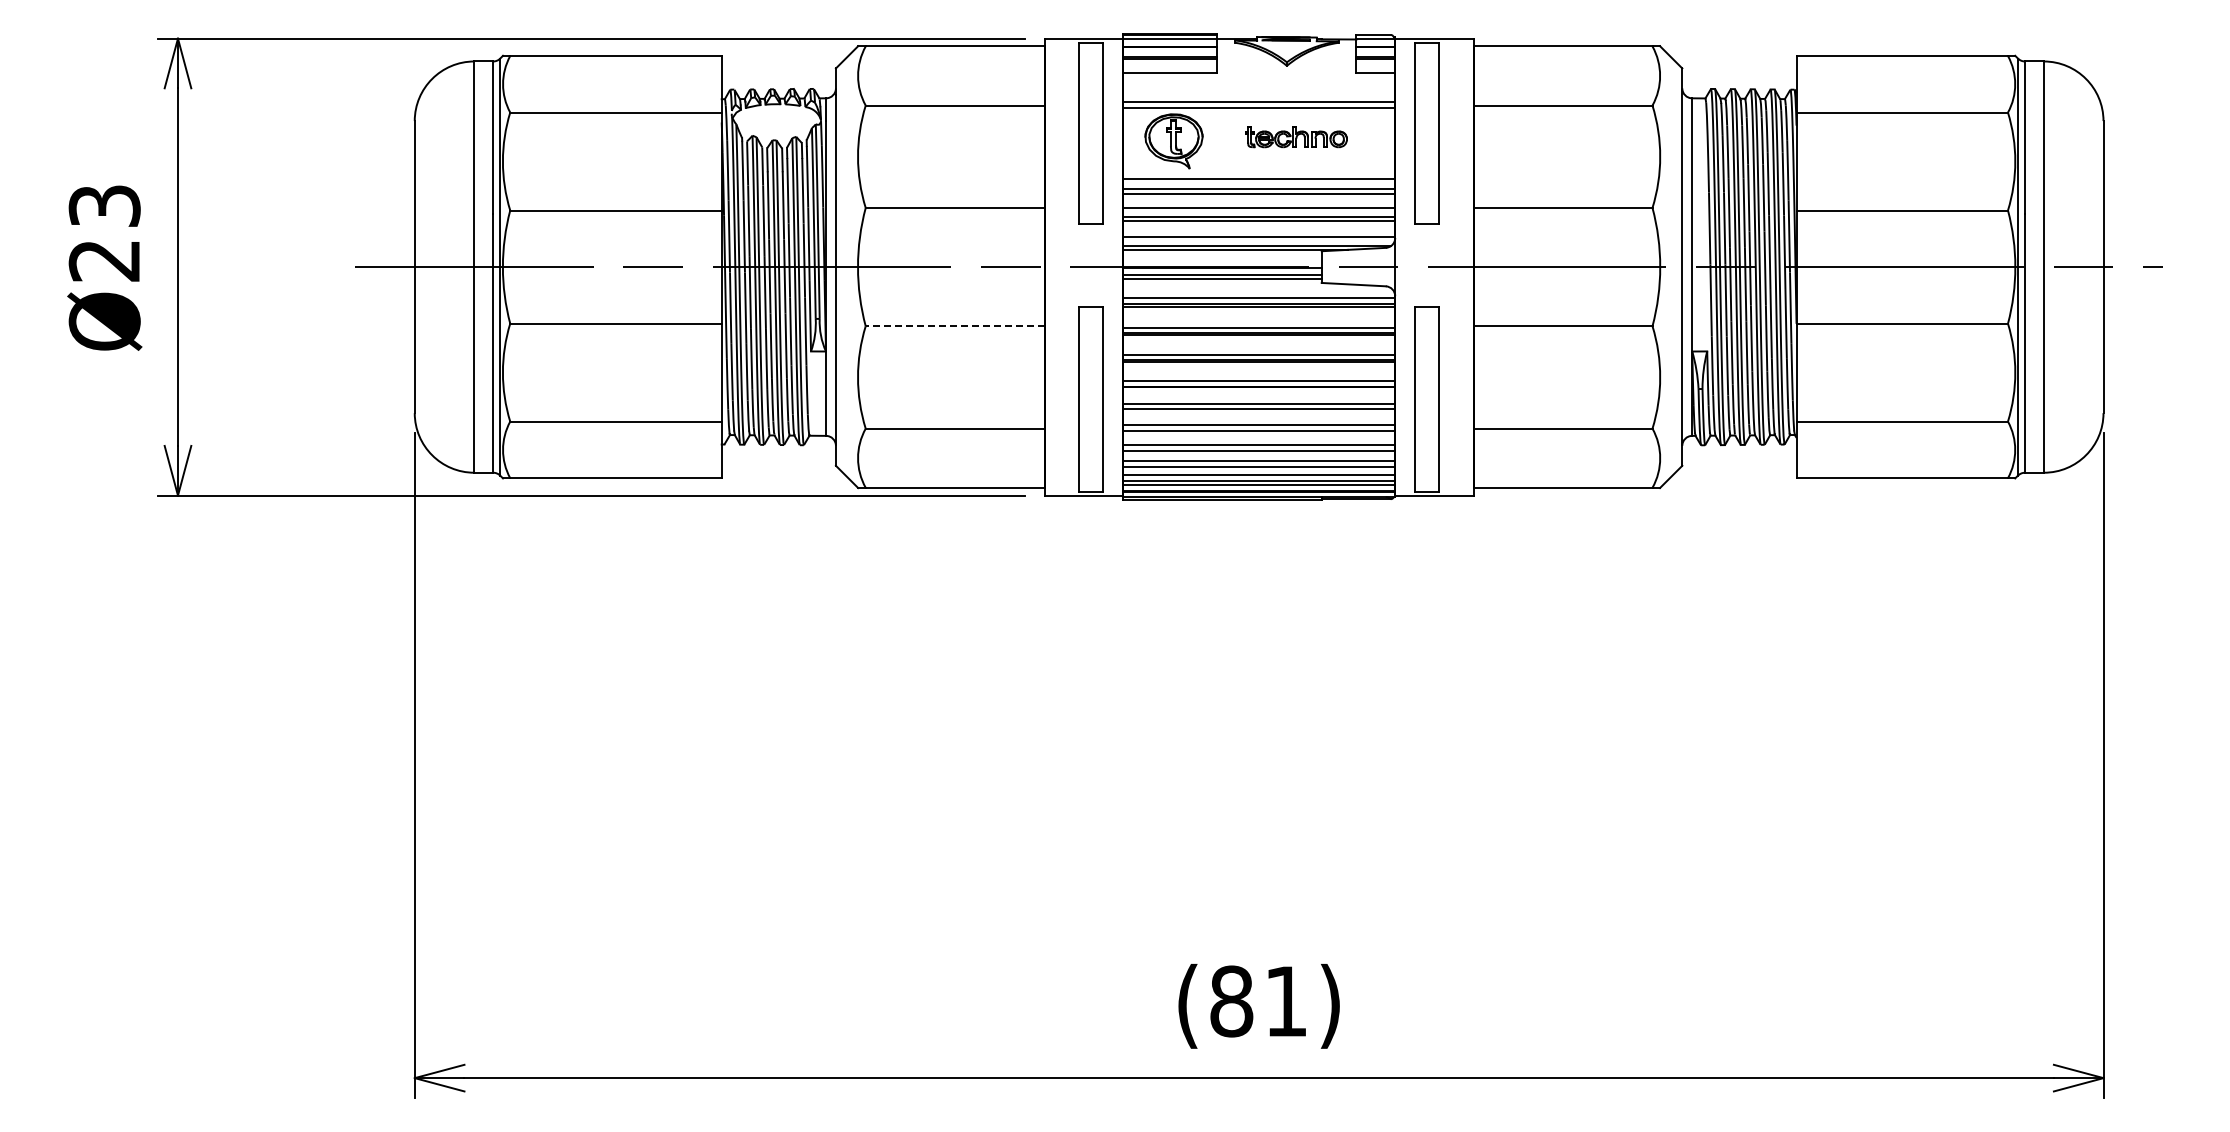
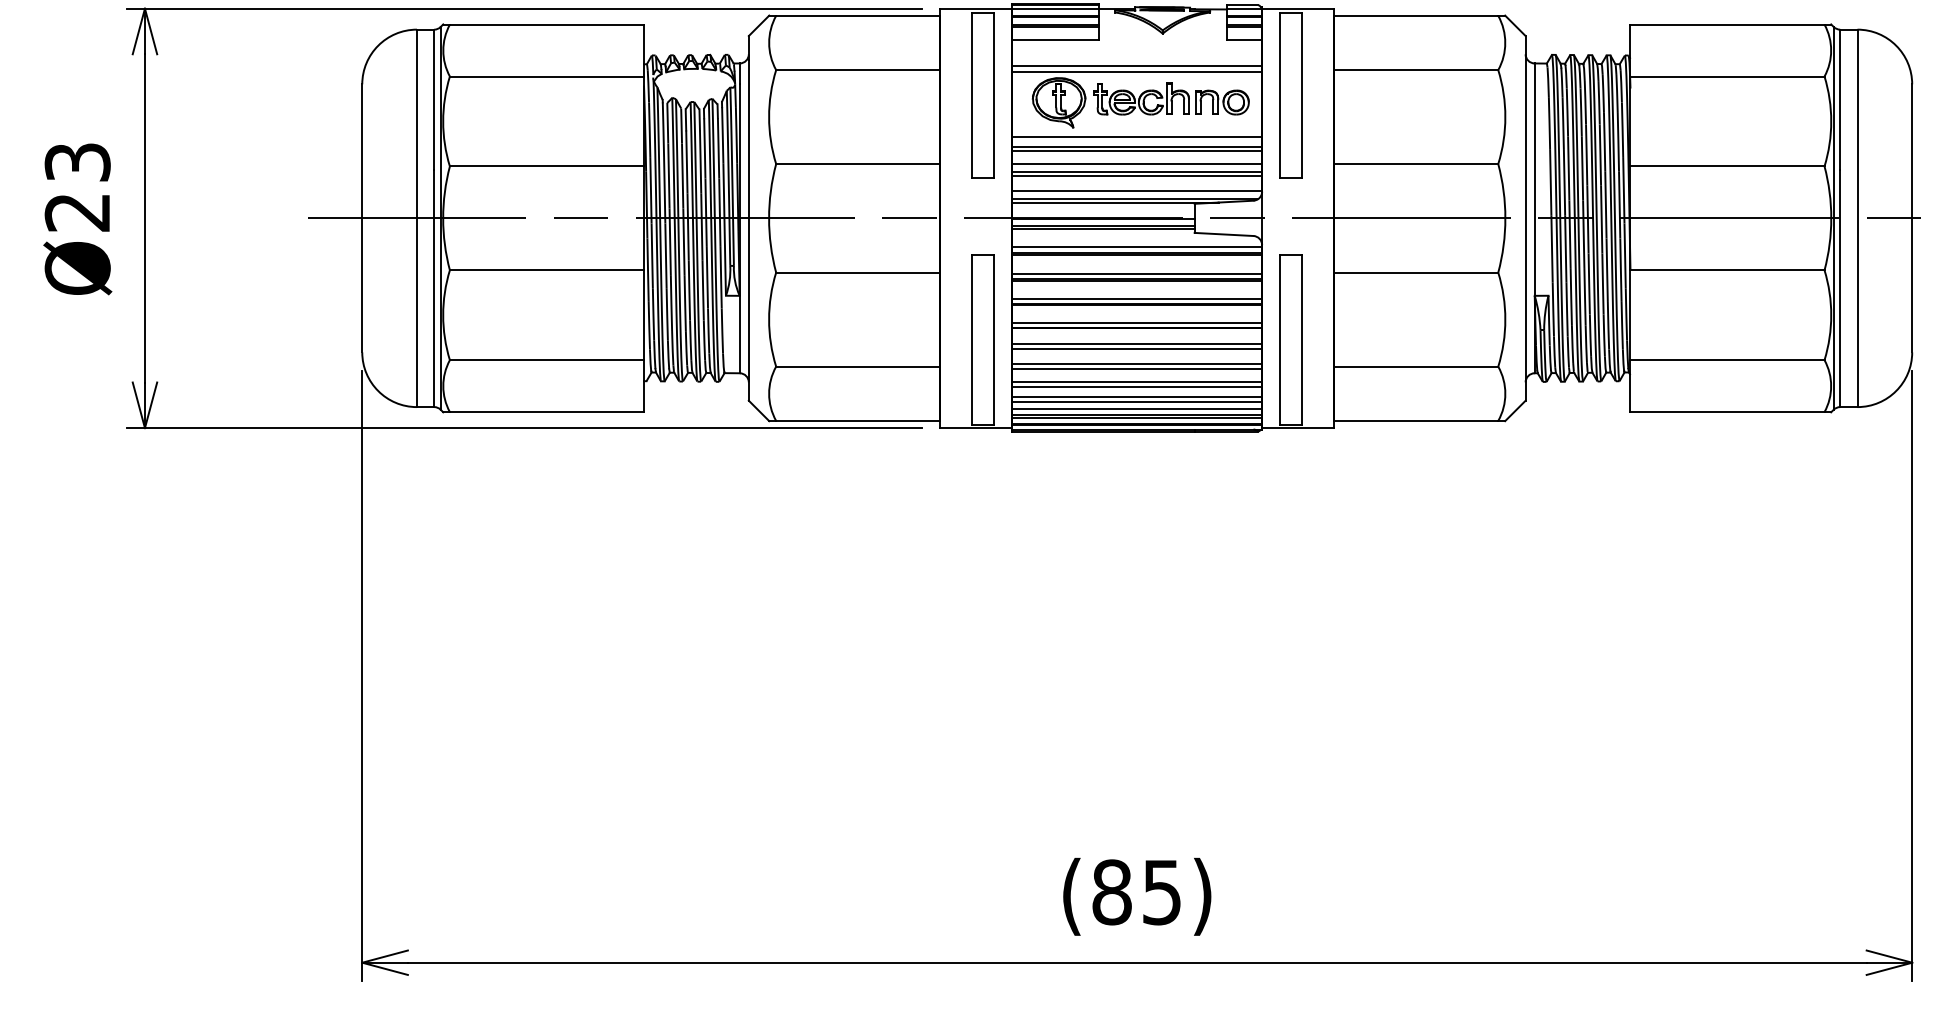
part: (1296, 136) -> (1171, 98), size x1.67
line: (954, 326) -> (857, 272), dashed -> solid
text: (1285, 1001) -> (1161, 892), (81) -> (85)

